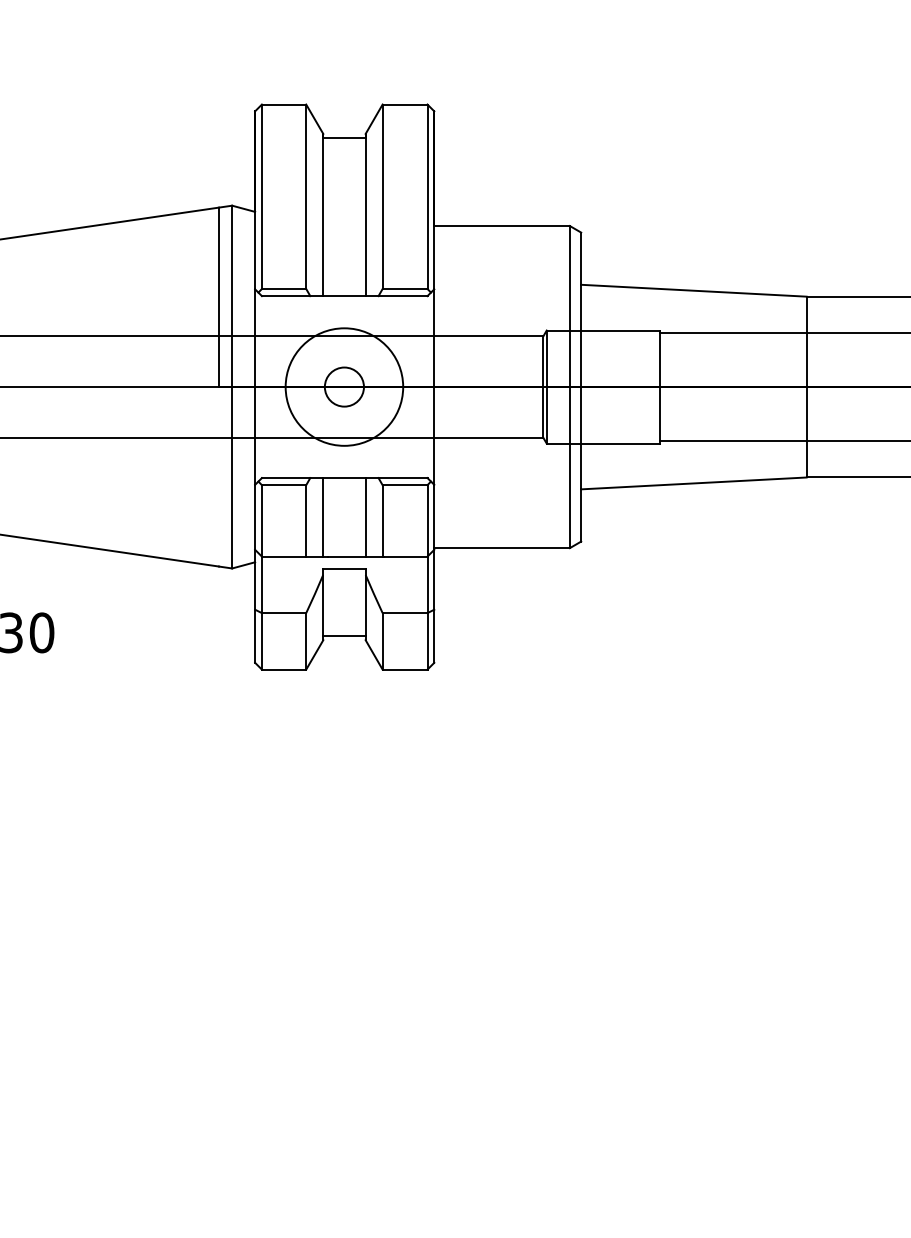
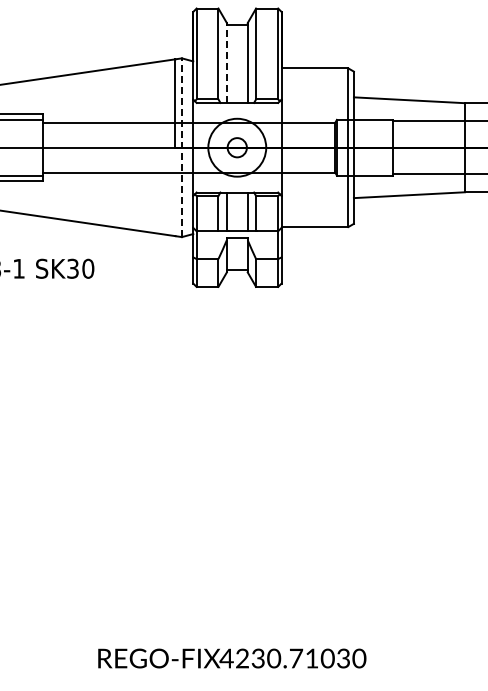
line: (322, 214) -> (226, 62), solid -> dashed
line: (233, 386) -> (182, 147), solid -> dashed

